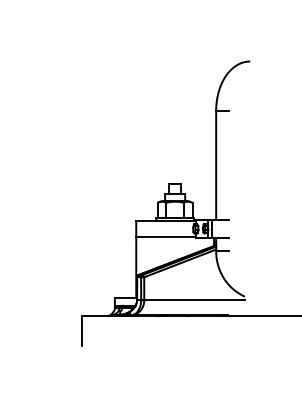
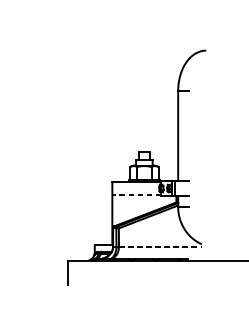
line: (166, 237) -> (137, 195), solid -> dashed
line: (195, 300) -> (161, 247), solid -> dashed

